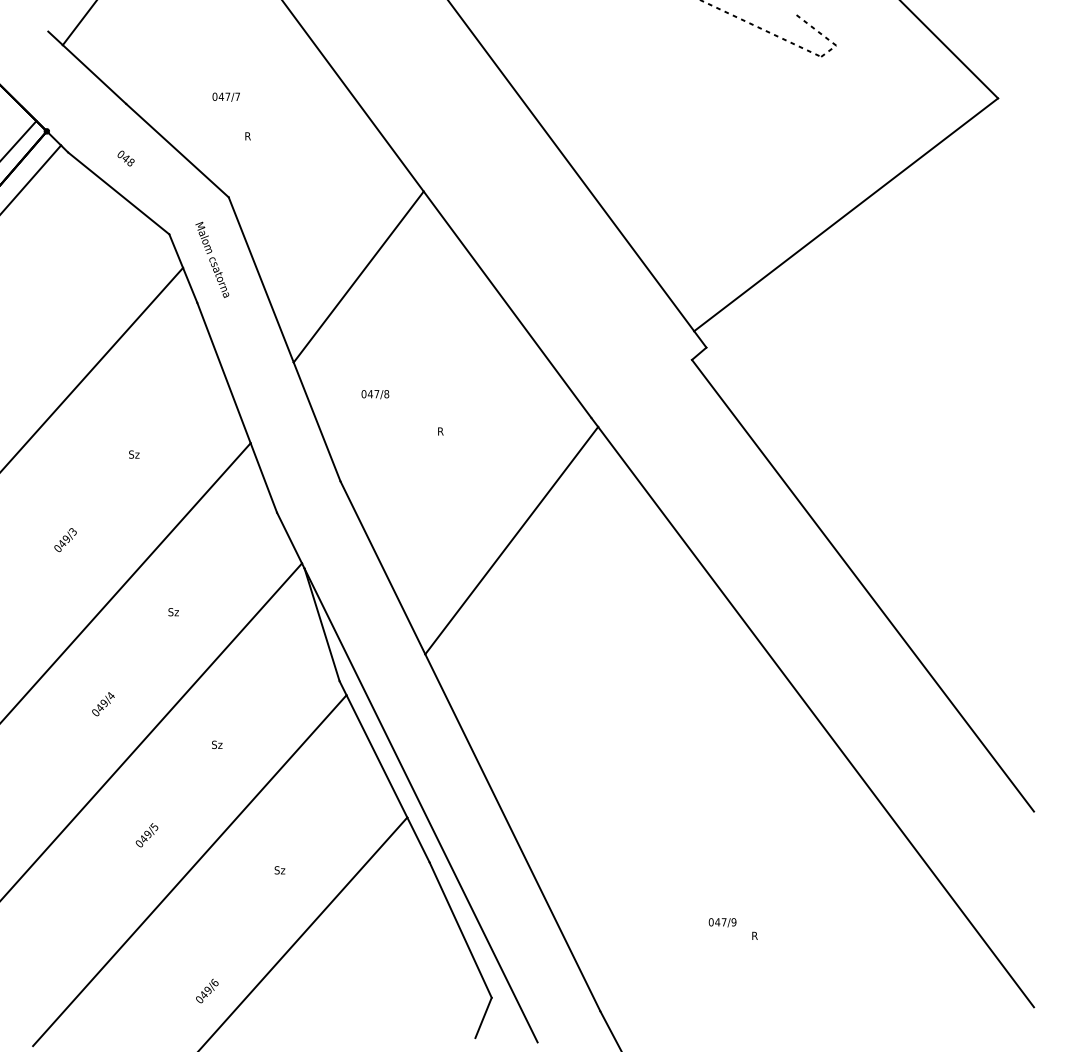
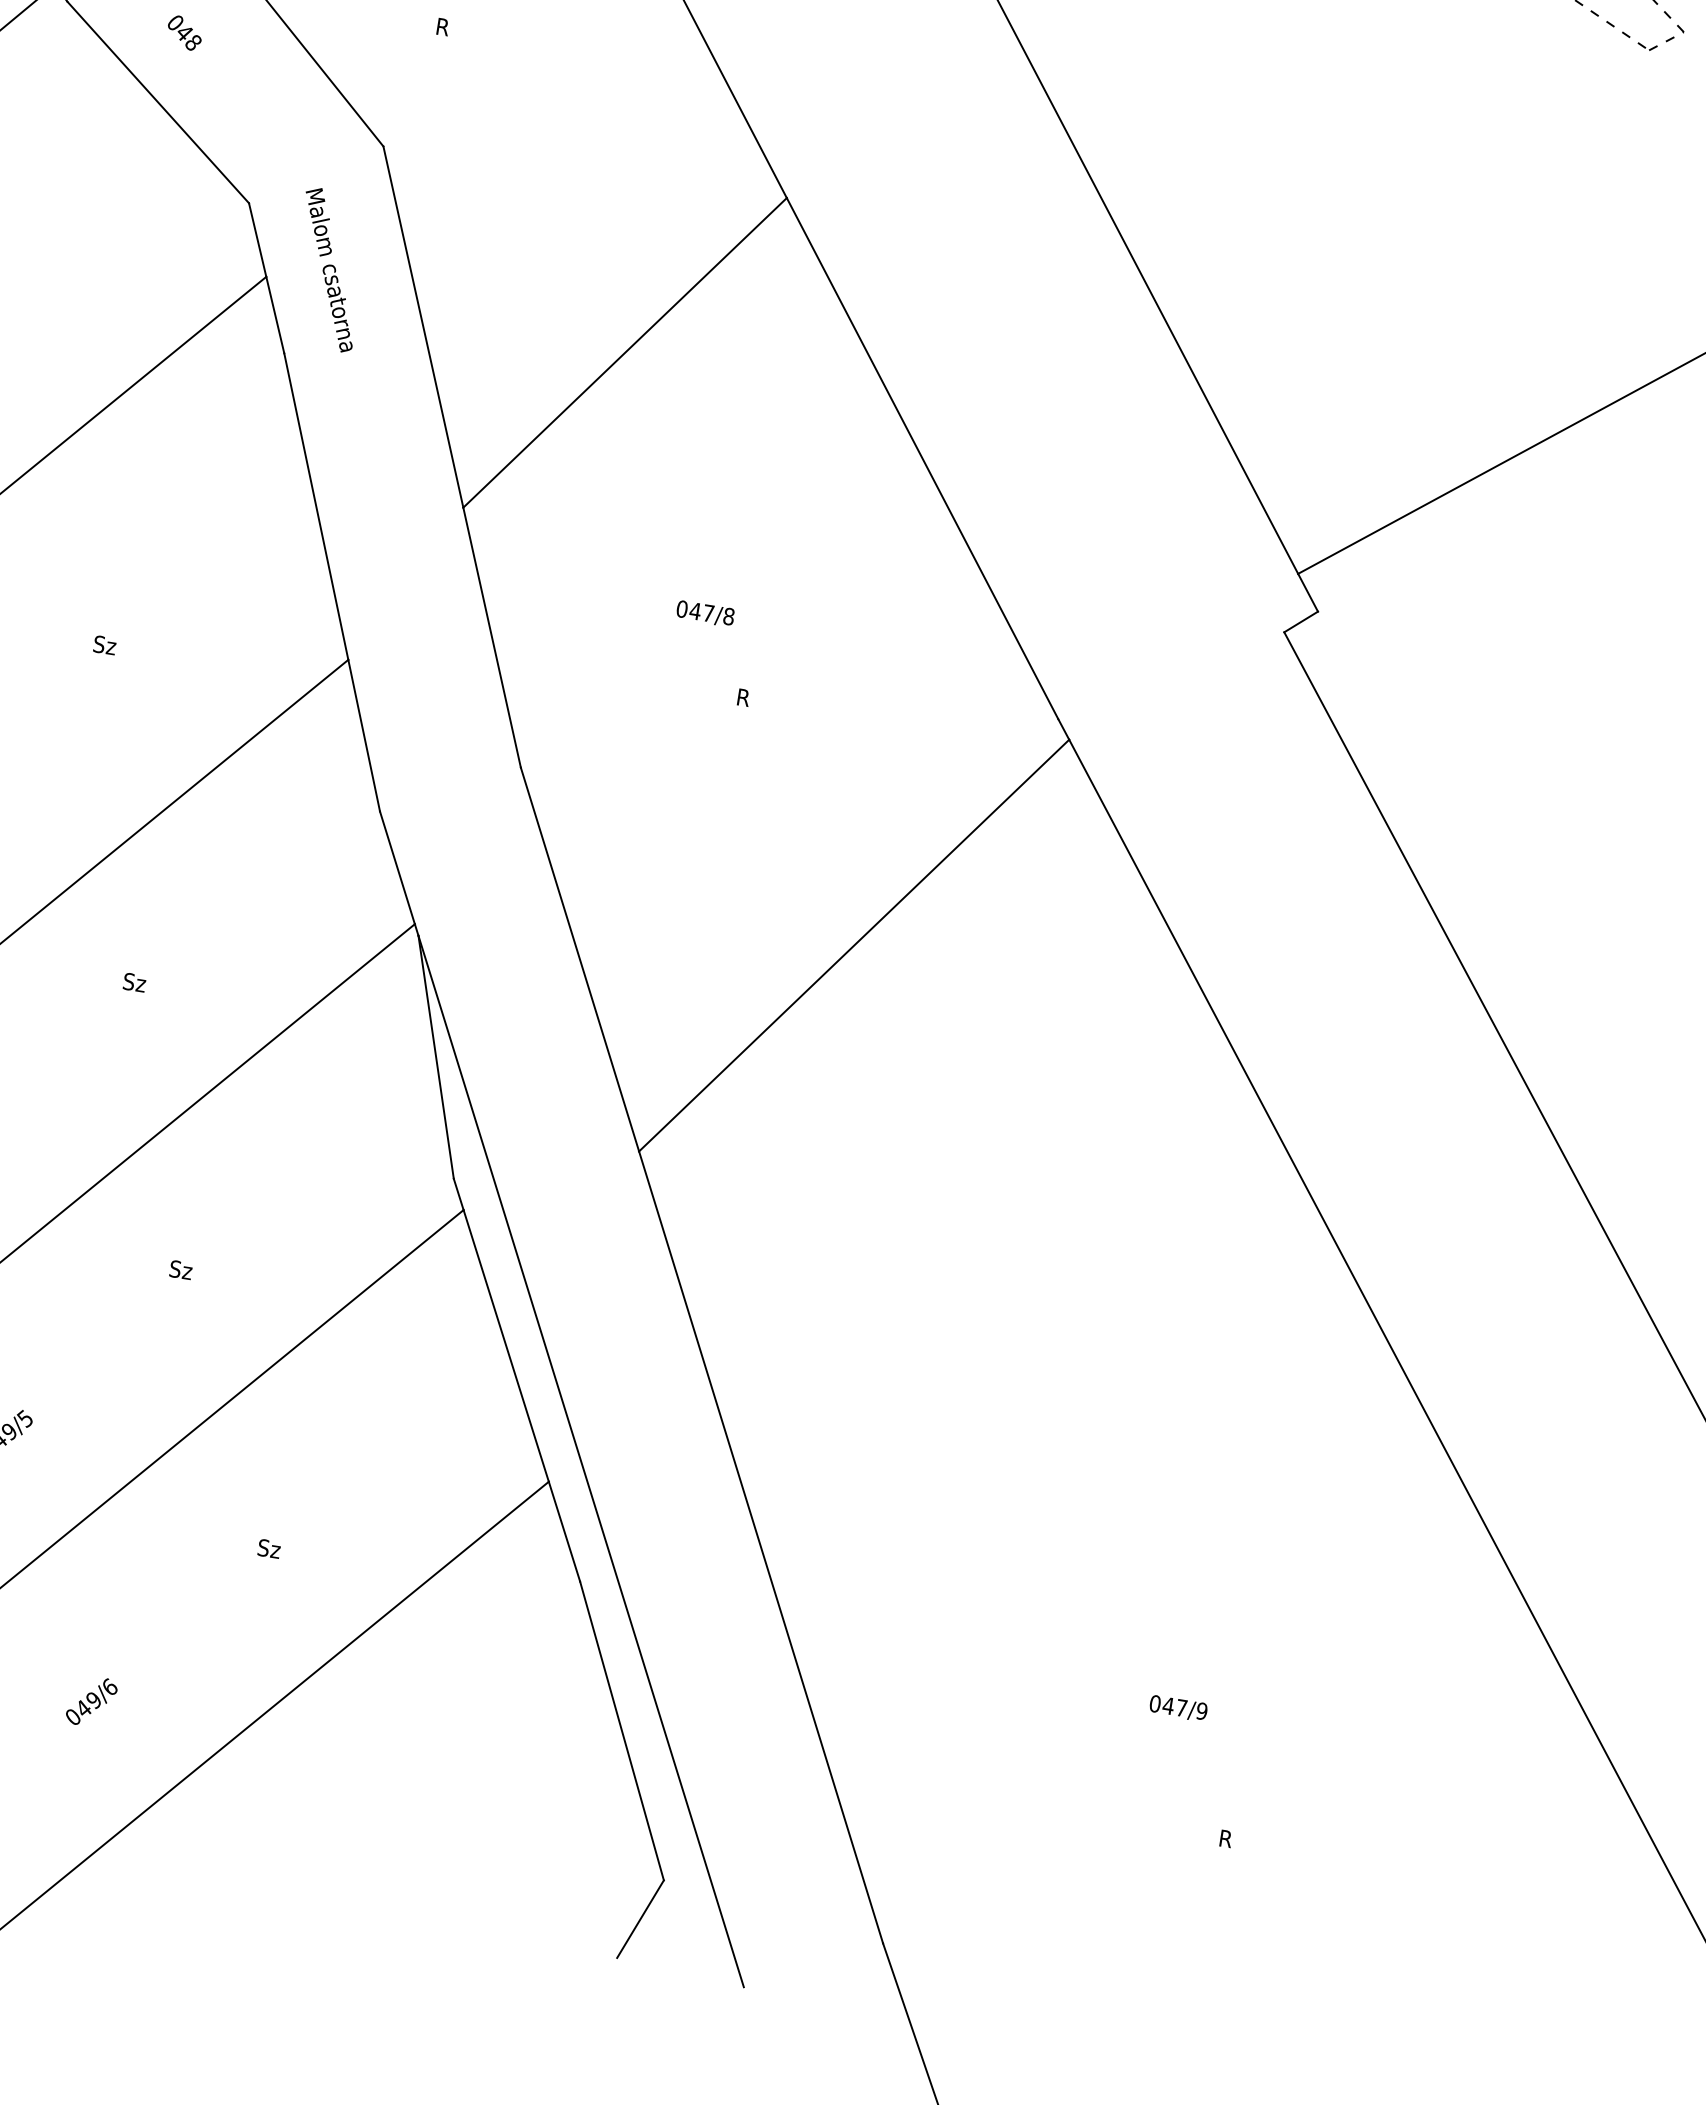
text: (375, 394) -> (705, 613), moved
text: (722, 922) -> (1178, 1707), moved
text: (207, 990) -> (92, 1700), moved

